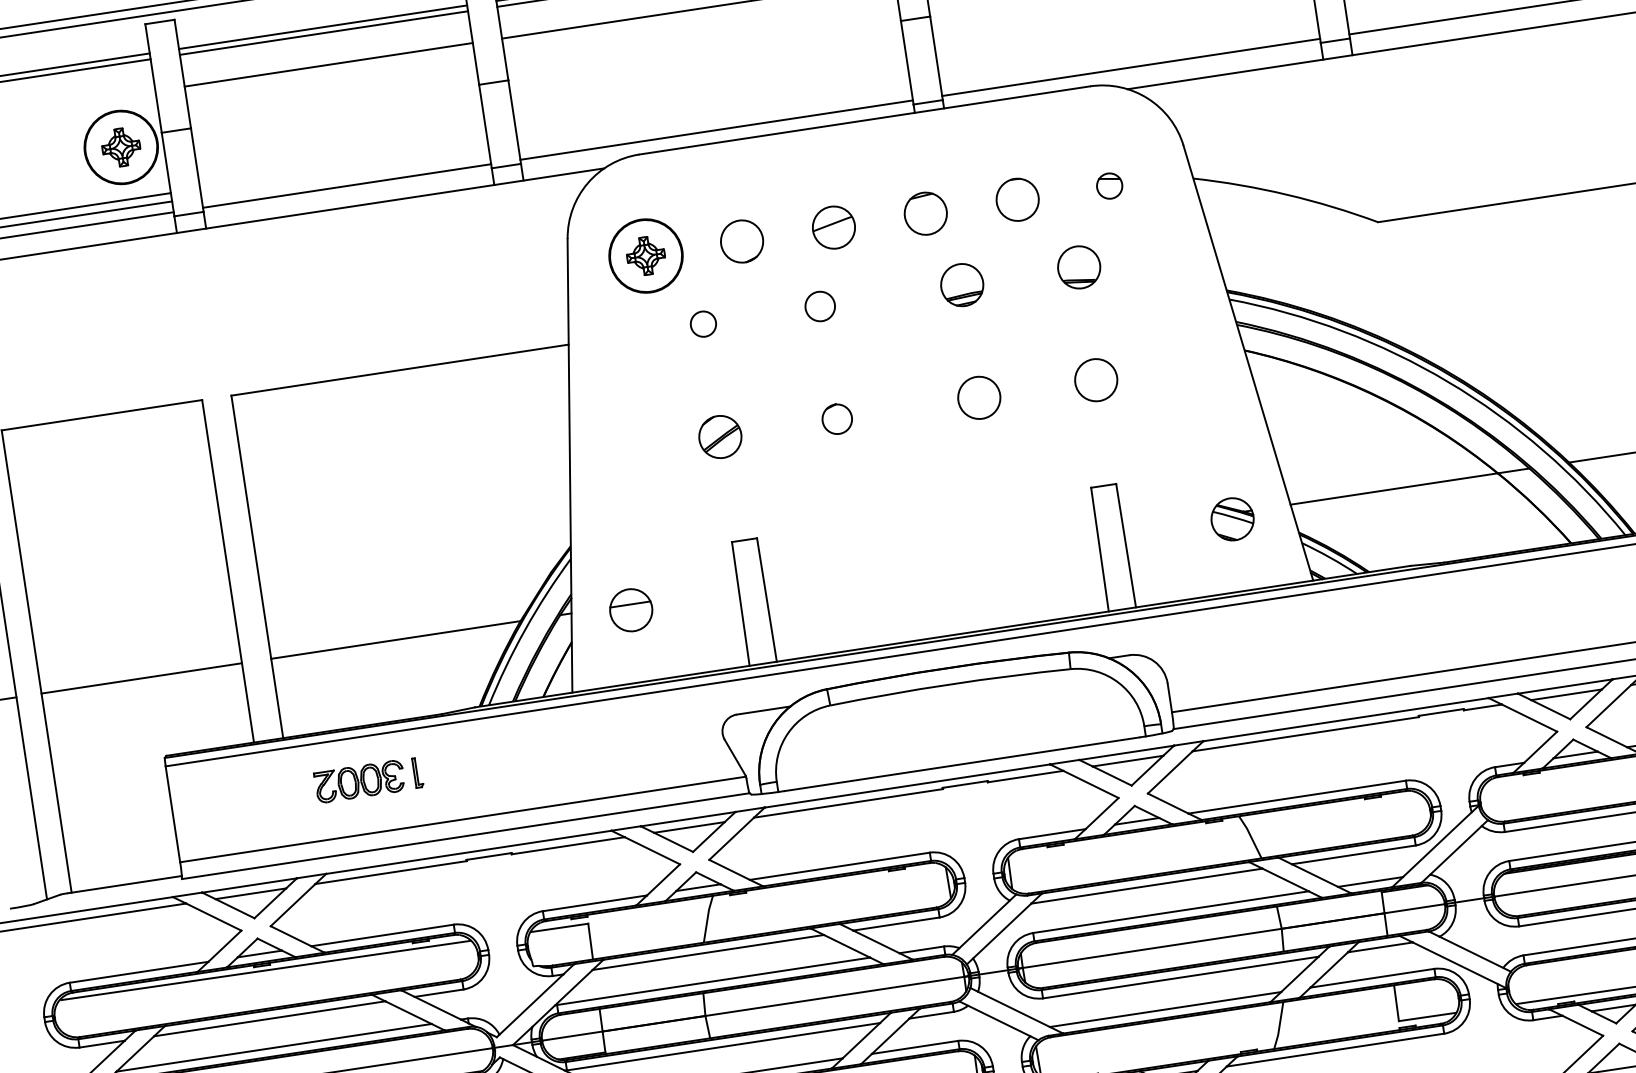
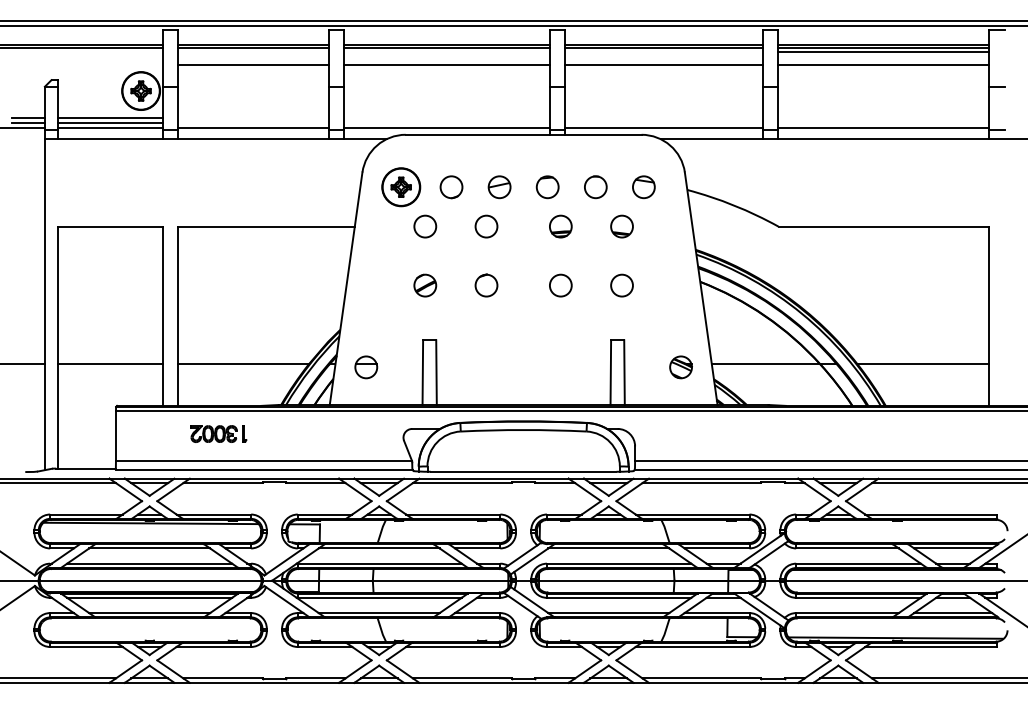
part: (1108, 186) -> (643, 187), size x1.67
circle: (820, 306) -> (486, 226), size x1.43
circle: (703, 323) -> (425, 226), size x1.67
part: (837, 419) -> (486, 285), size x1.43

